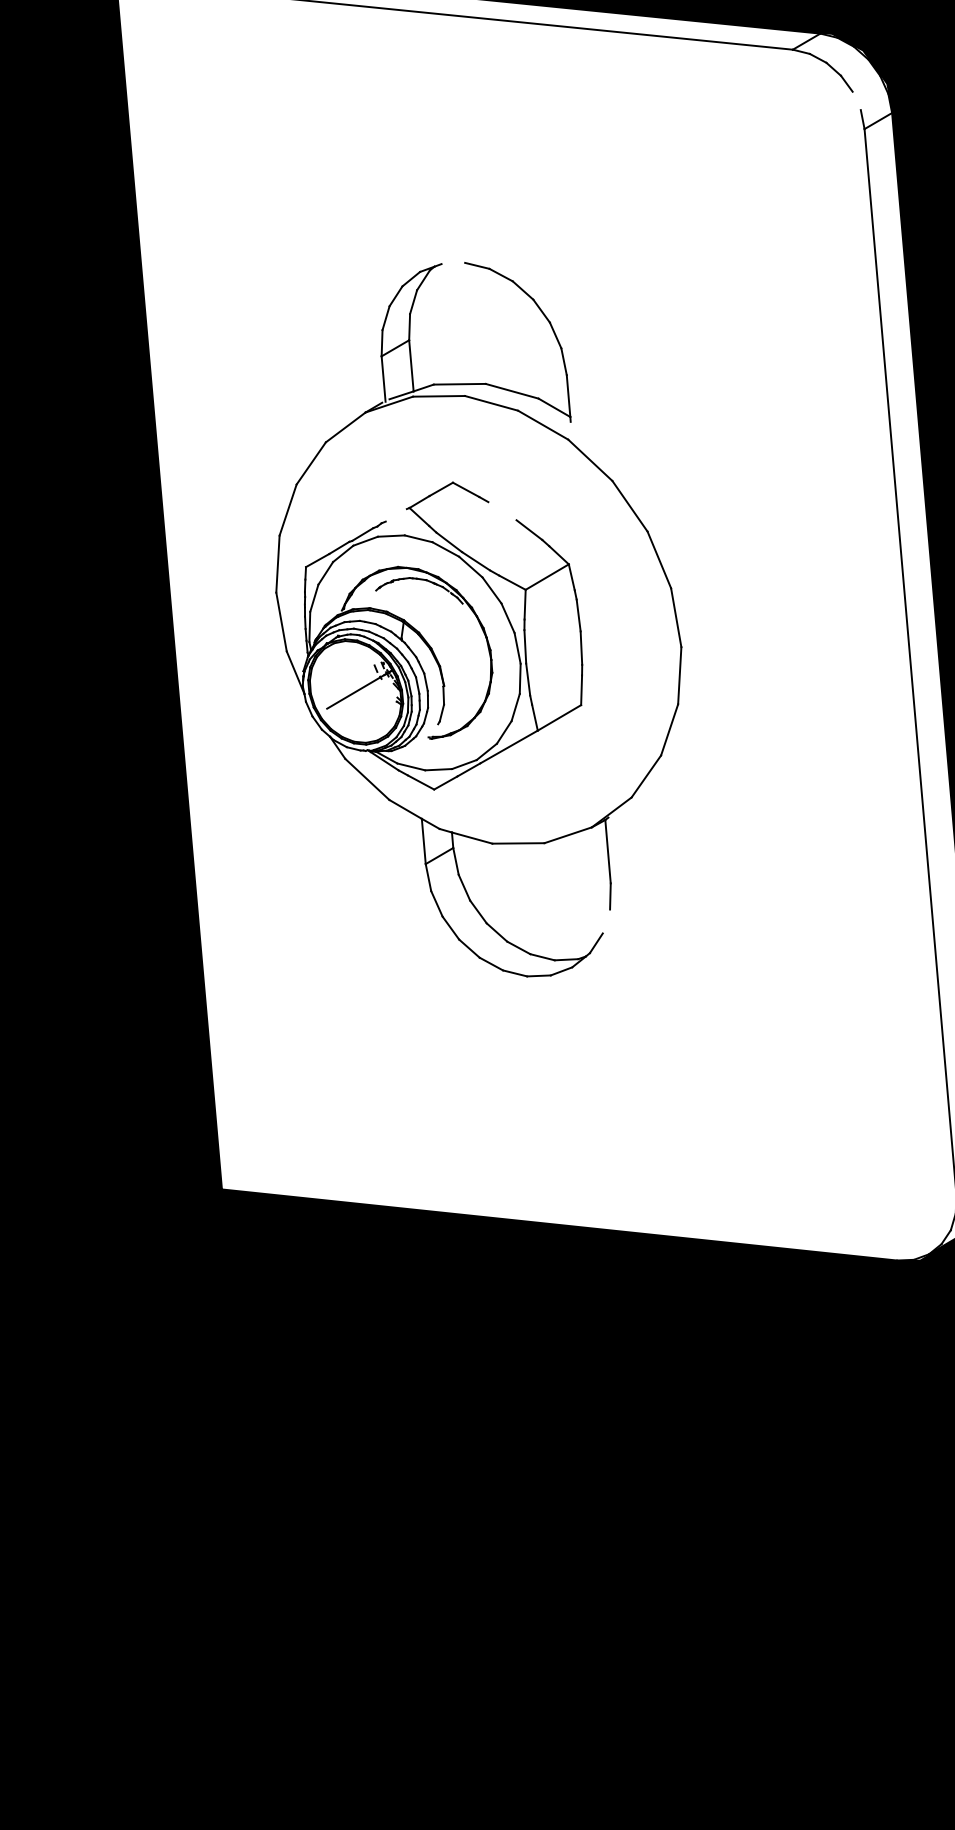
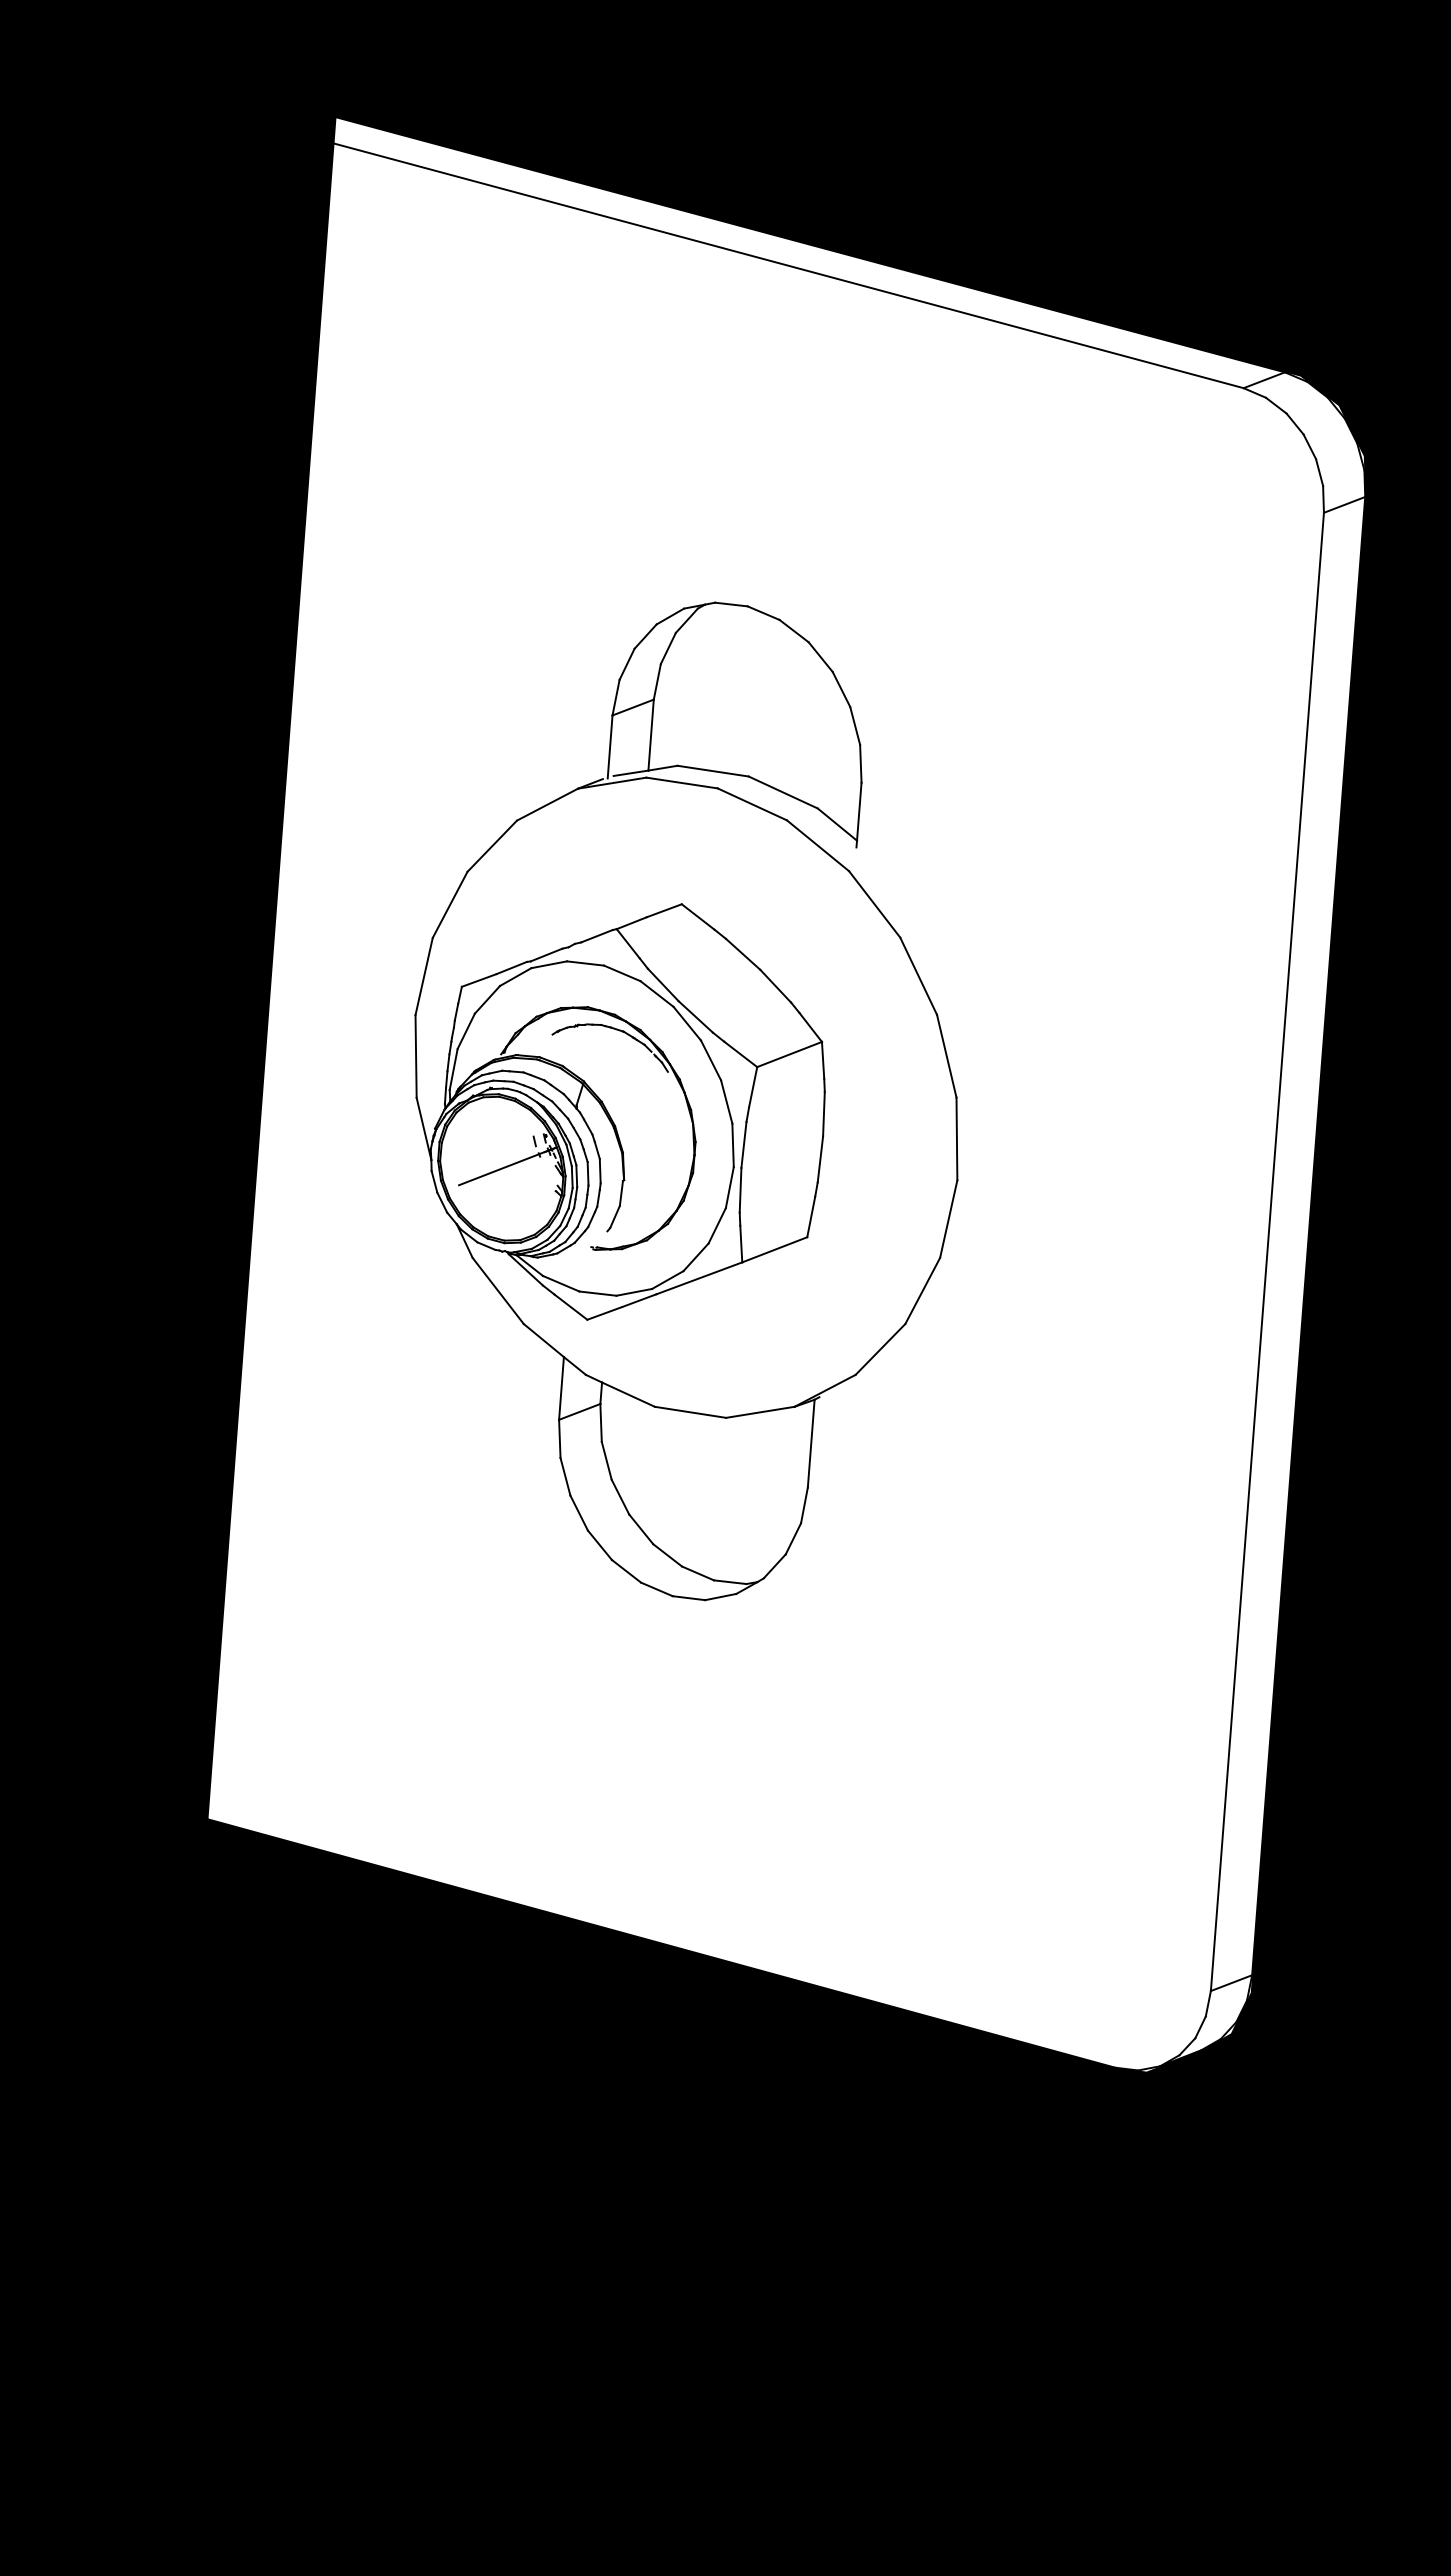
line: (856, 100) -> (1319, 472), added
line: (453, 263) -> (731, 604), added
line: (501, 510) -> (742, 953), added
line: (396, 515) -> (596, 936), added
line: (606, 921) -> (793, 1538), added

